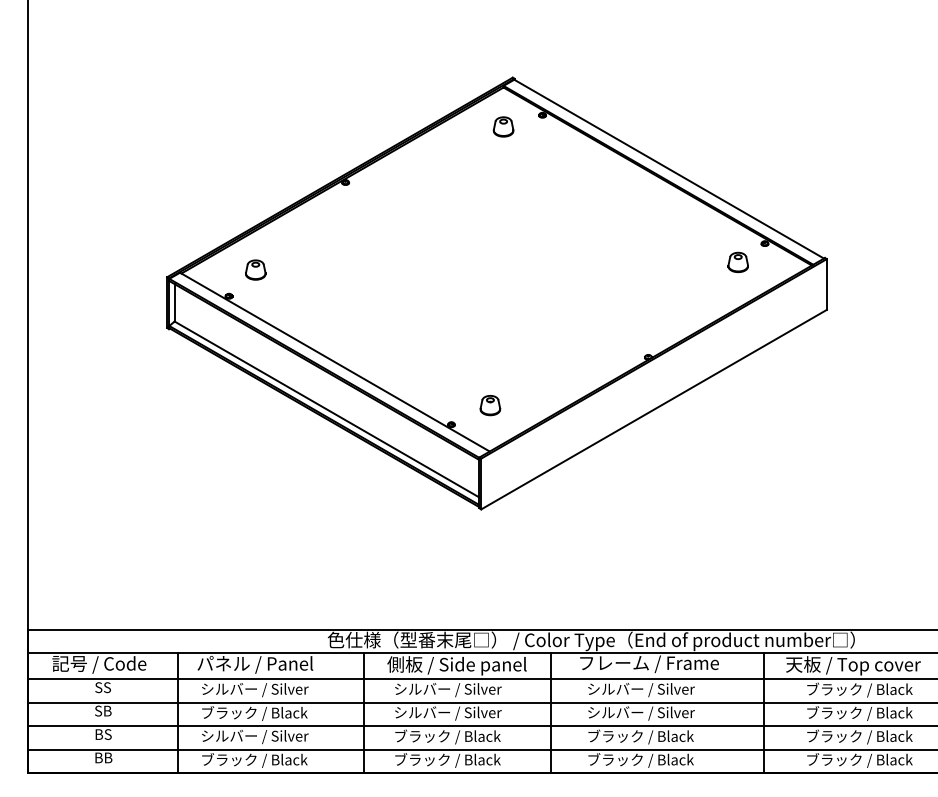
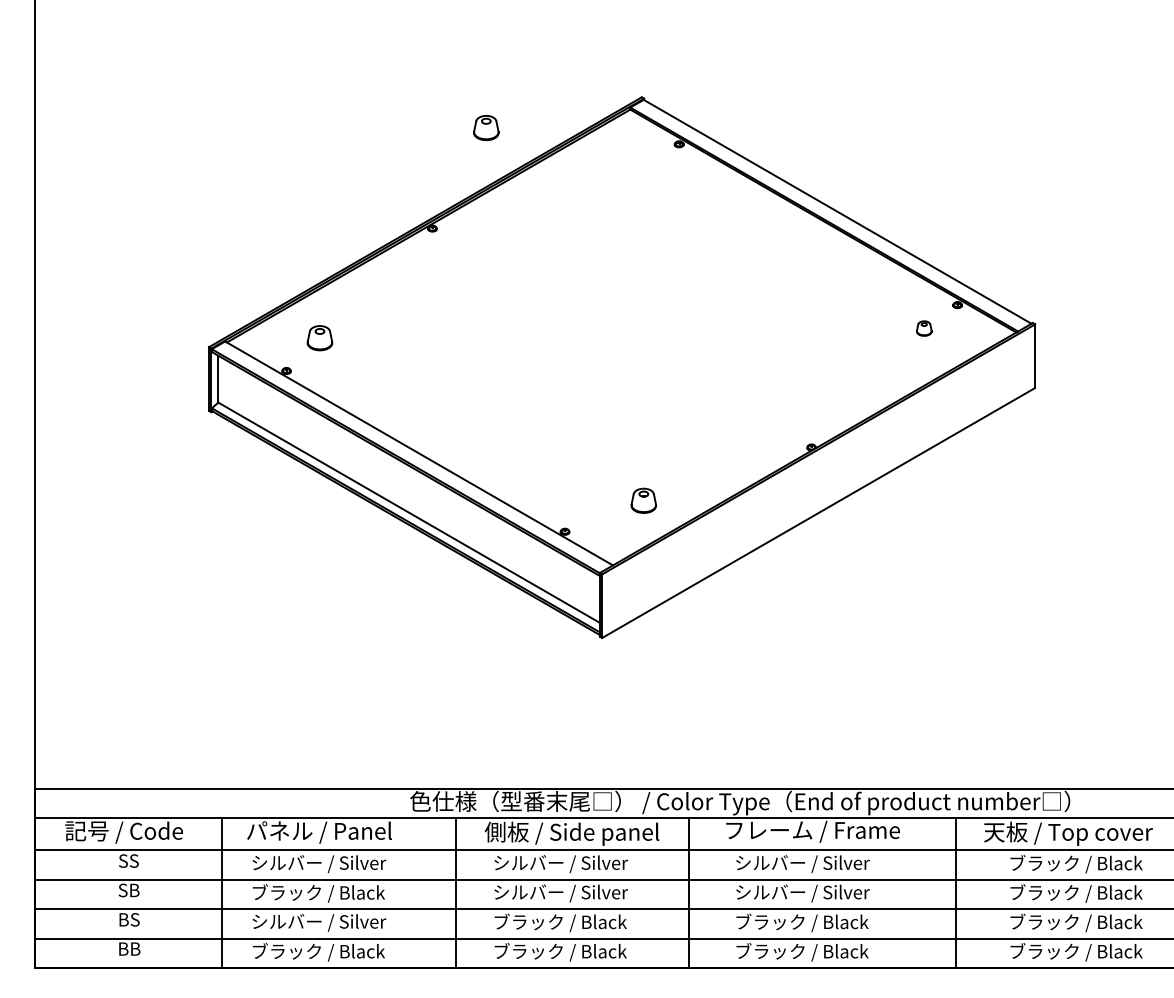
part: (503, 126) -> (486, 127), moved
part: (738, 262) -> (924, 328), size x0.6
part: (490, 405) -> (643, 500), moved

